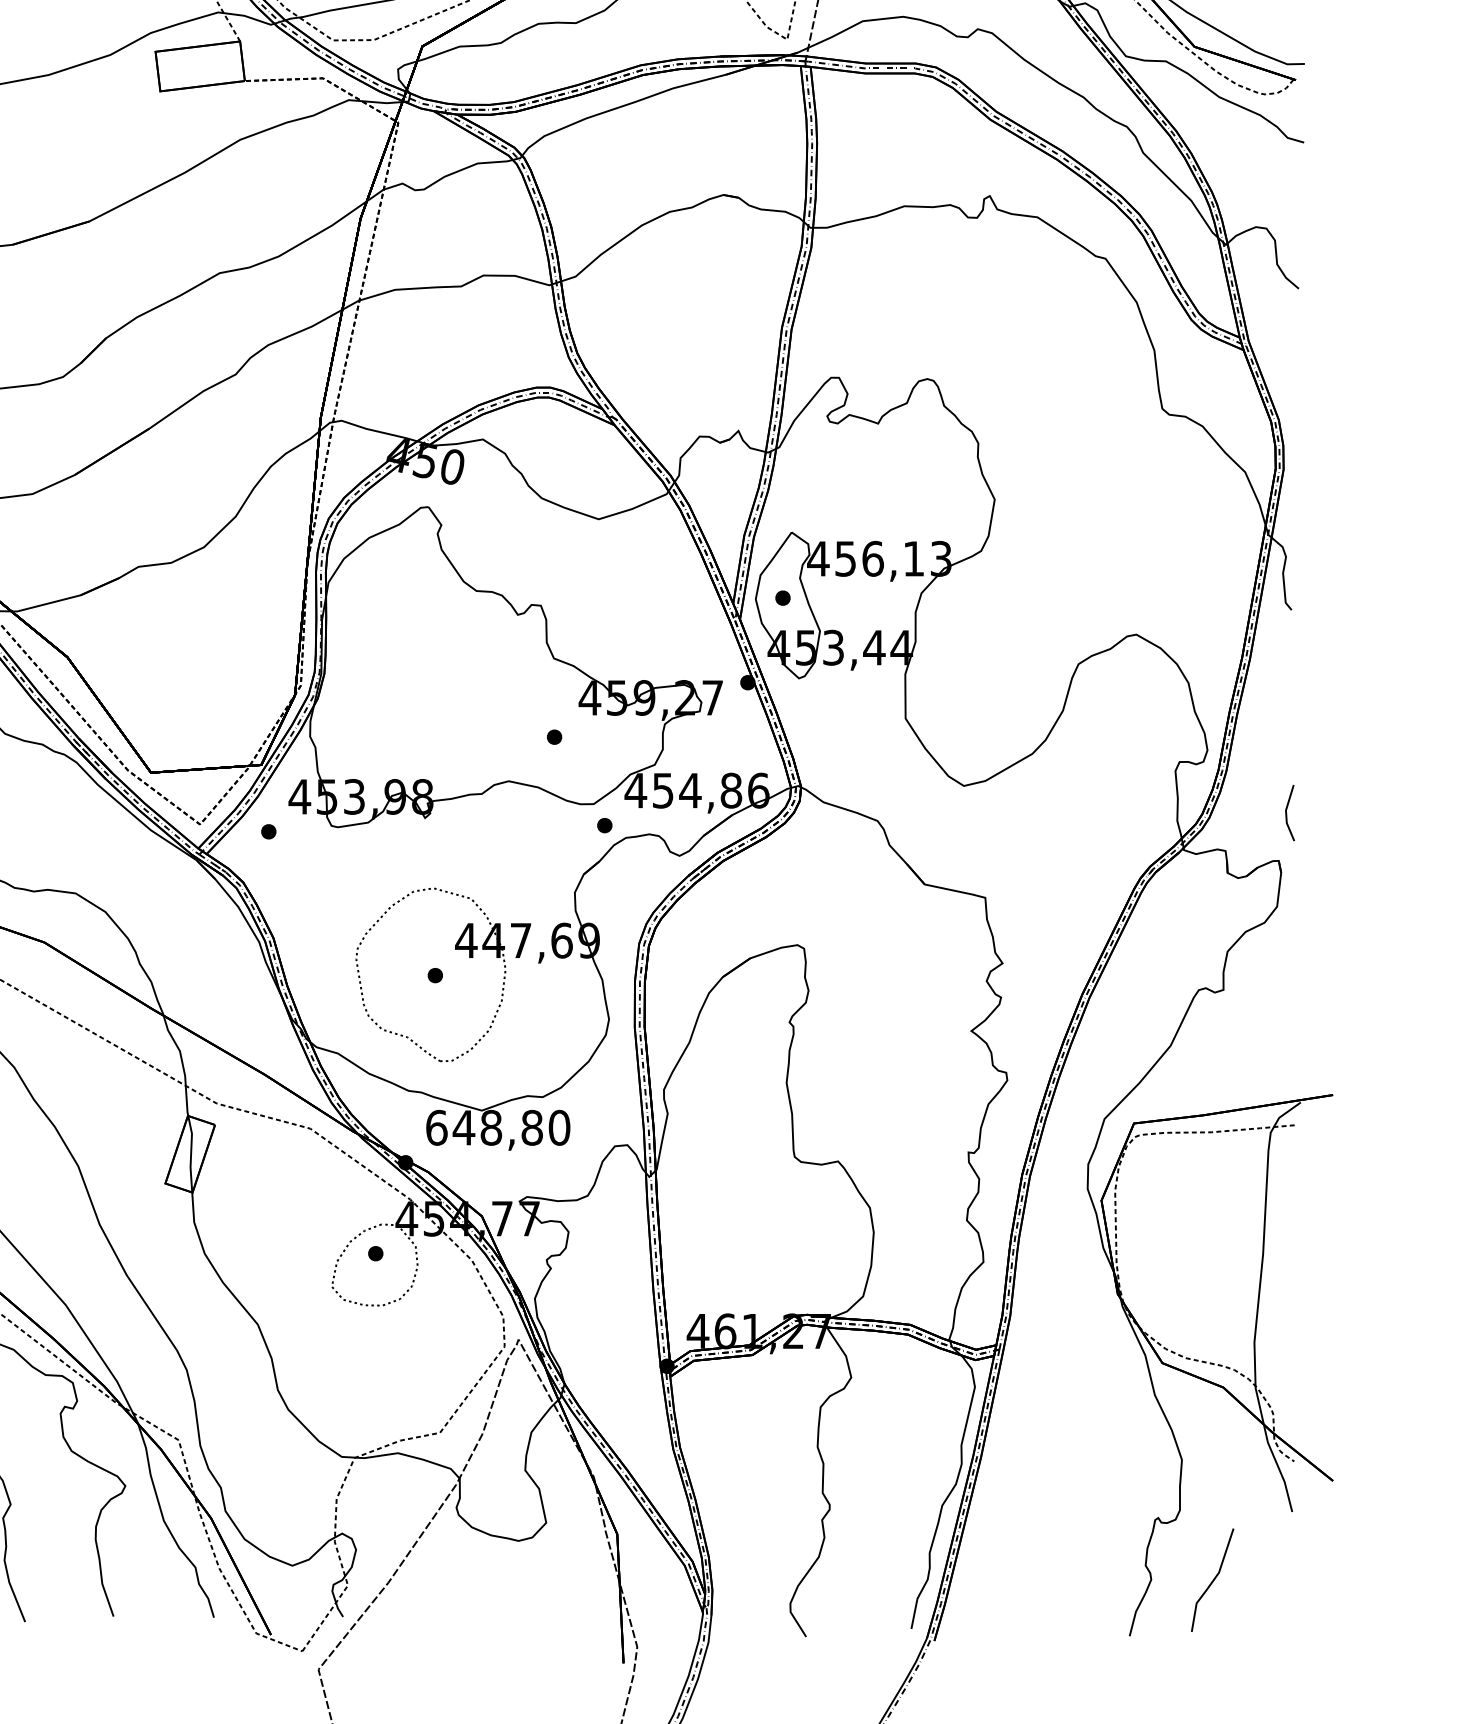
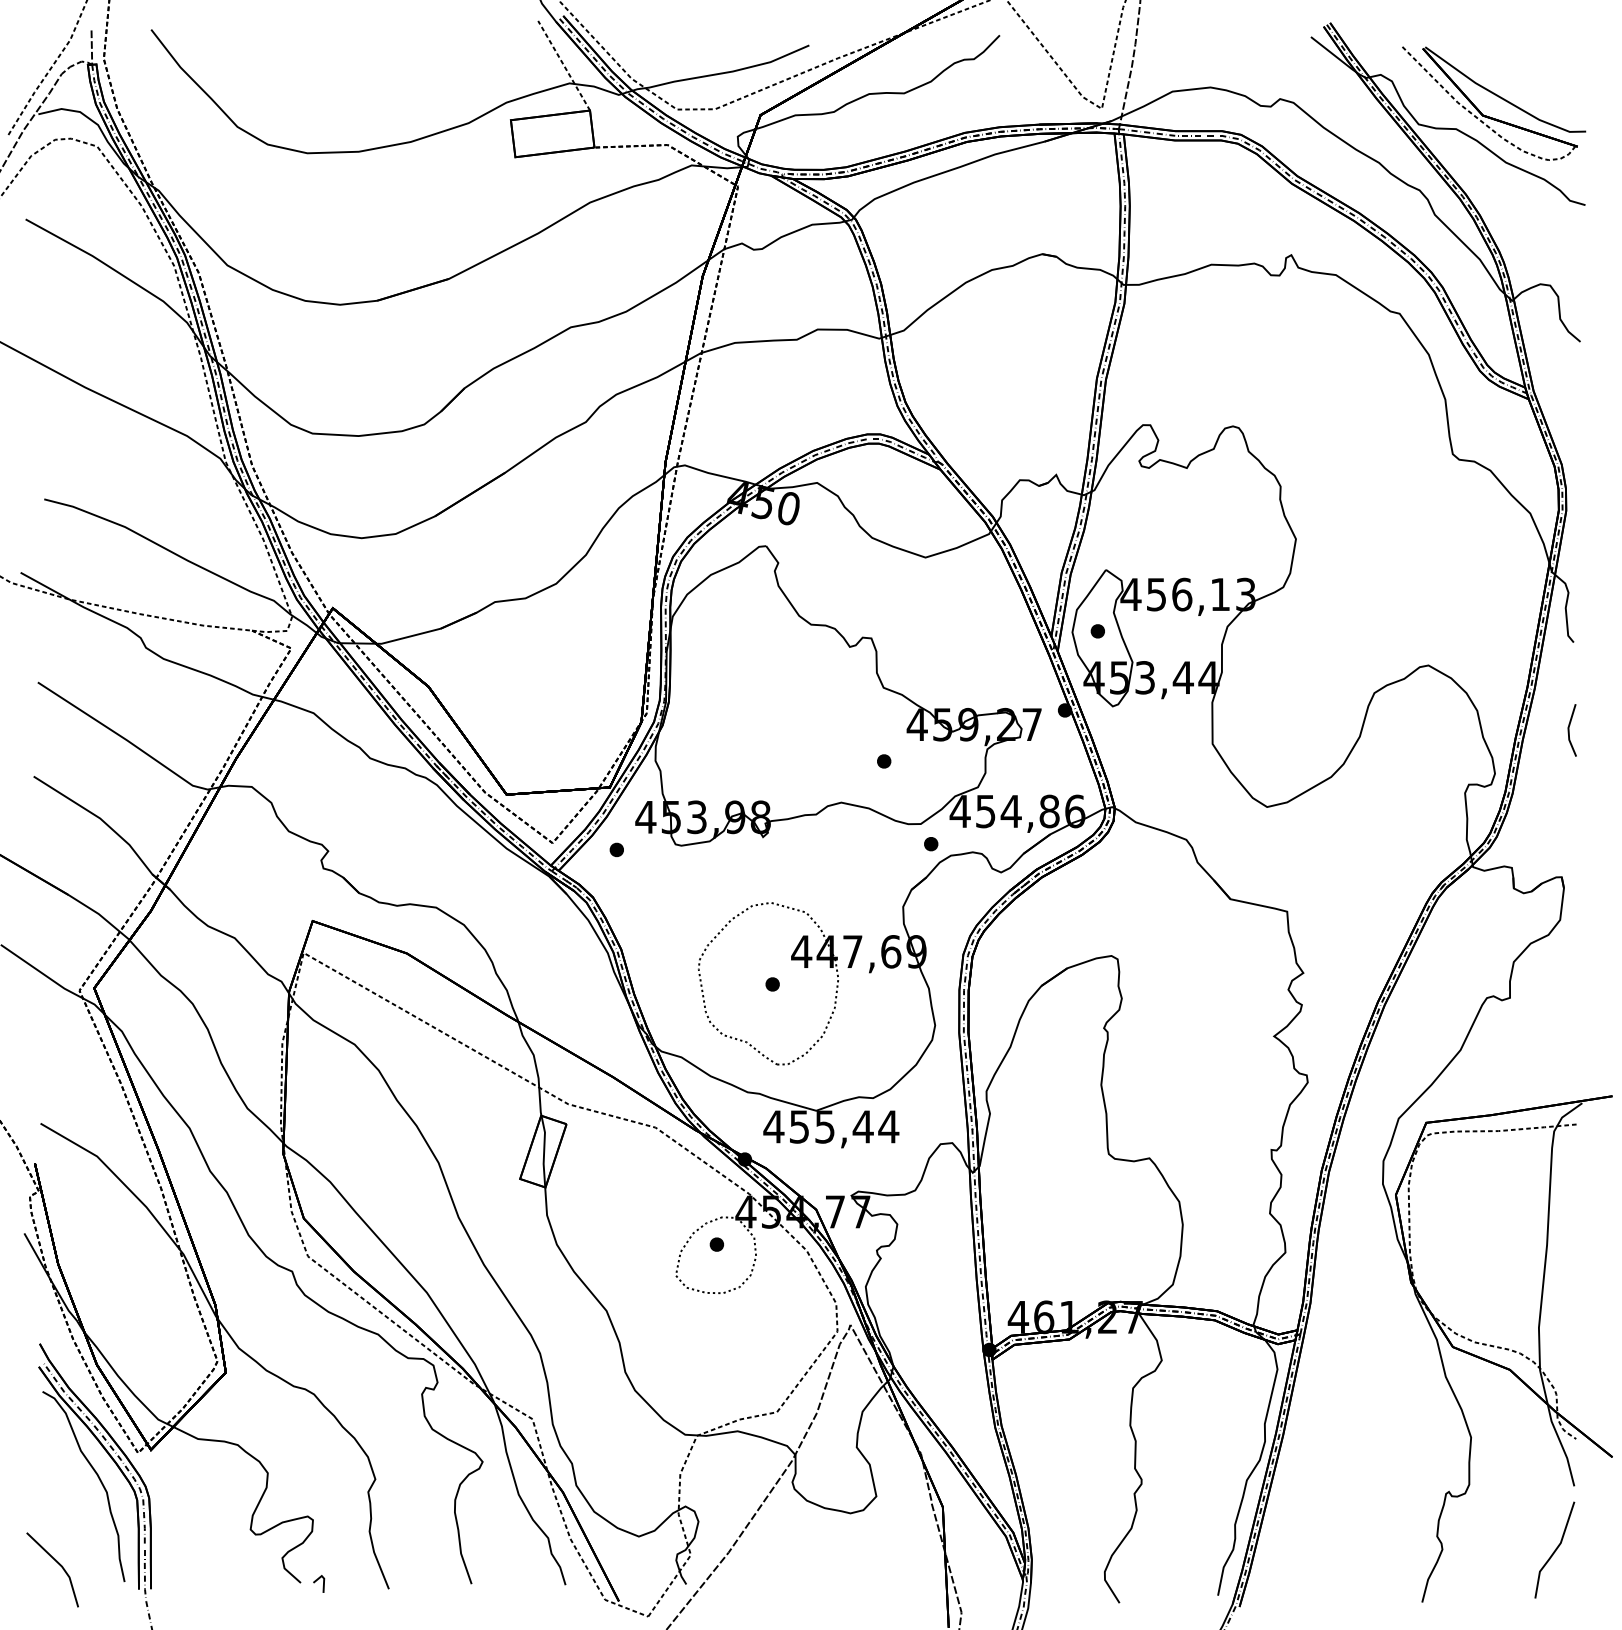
line: (1287, 813) -> (1569, 730), moved
text: (498, 1127) -> (831, 1126), 648,80 -> 455,44
line: (1213, 1579) -> (1555, 1549), moved

